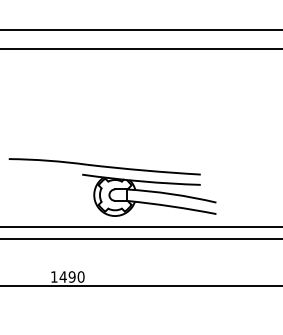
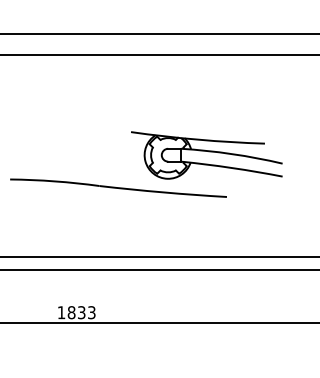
part: (149, 195) -> (206, 155), moved
text: (71, 276) -> (81, 312), 1490 -> 1833

